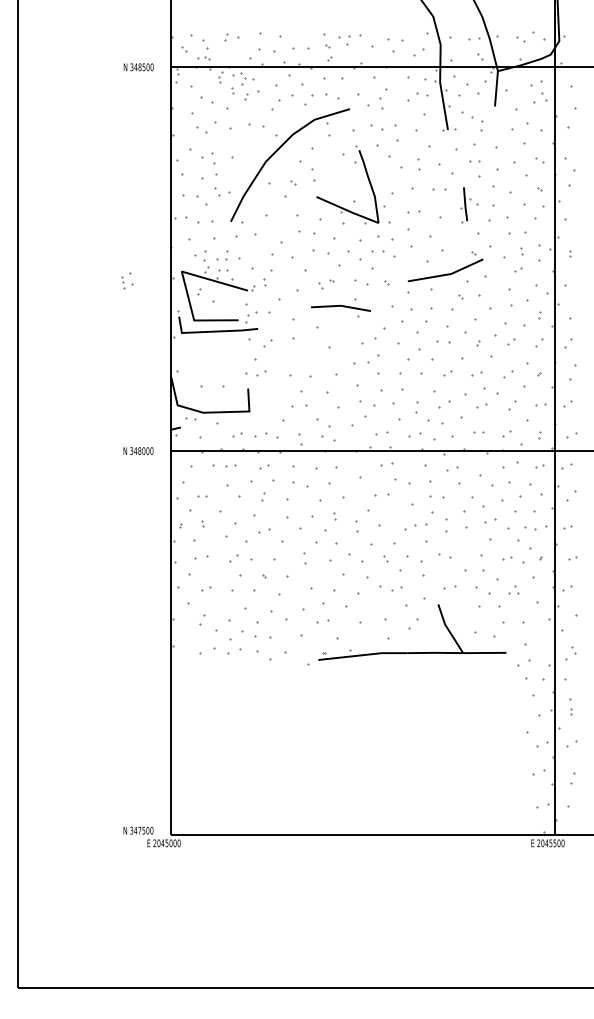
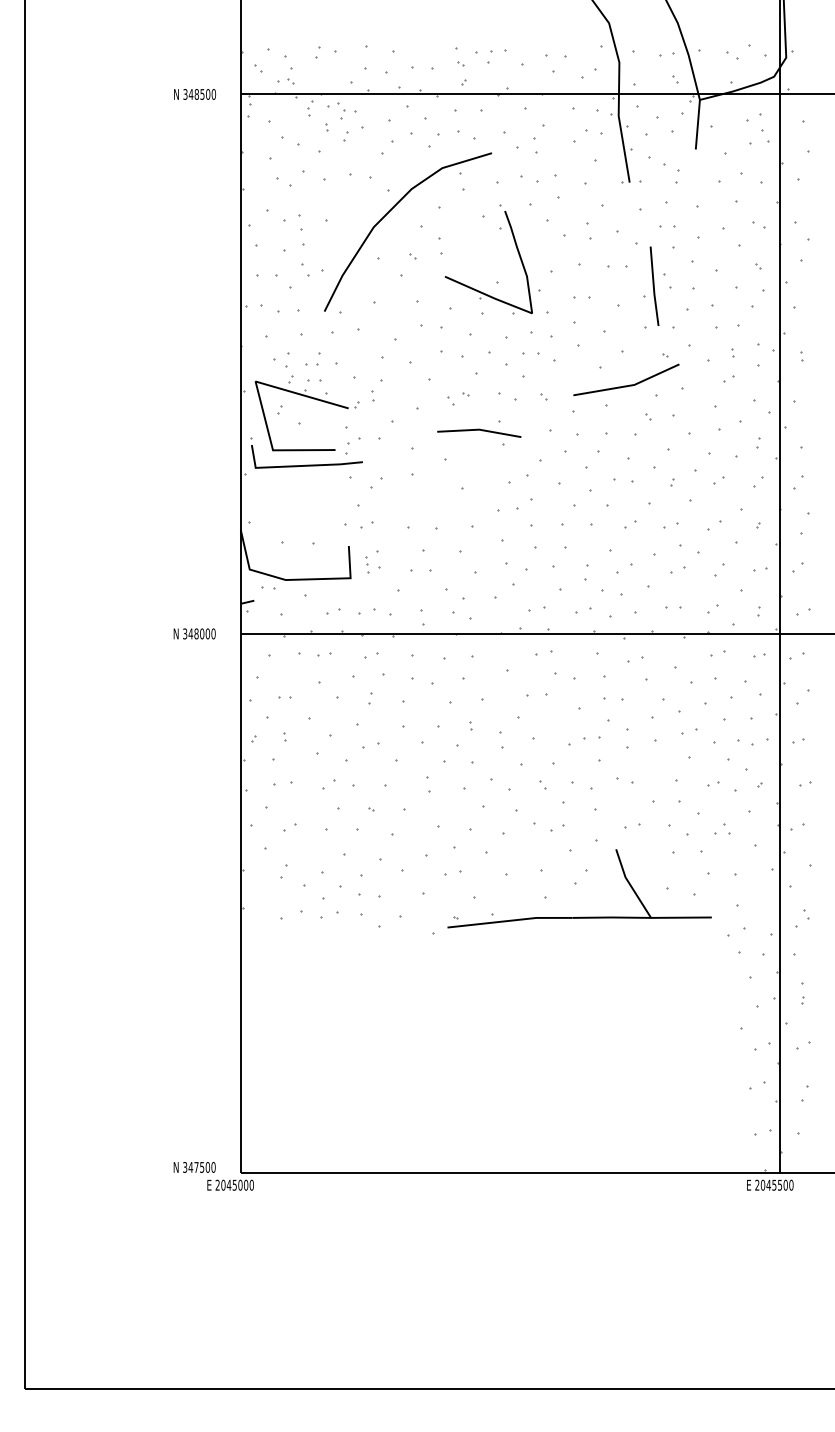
part: (465, 204) -> (654, 287), size x1.67
part: (127, 280) -> (373, 561), moved
part: (510, 464) -> (717, 652), size x0.62

